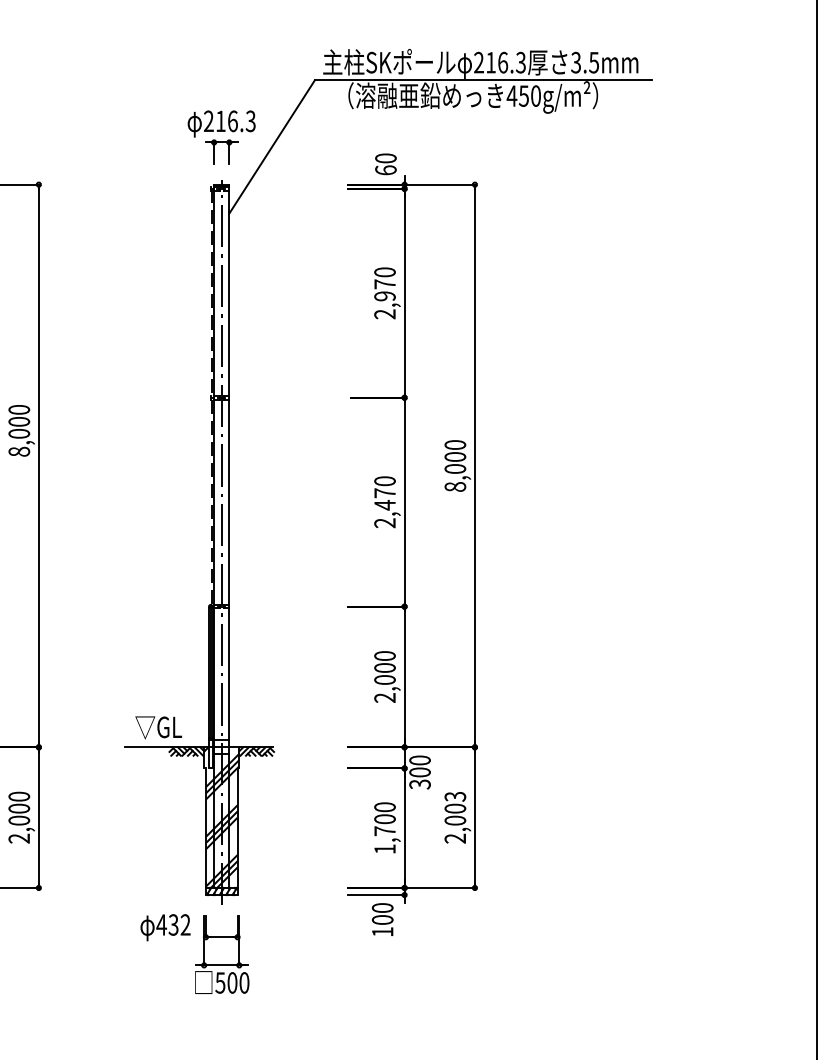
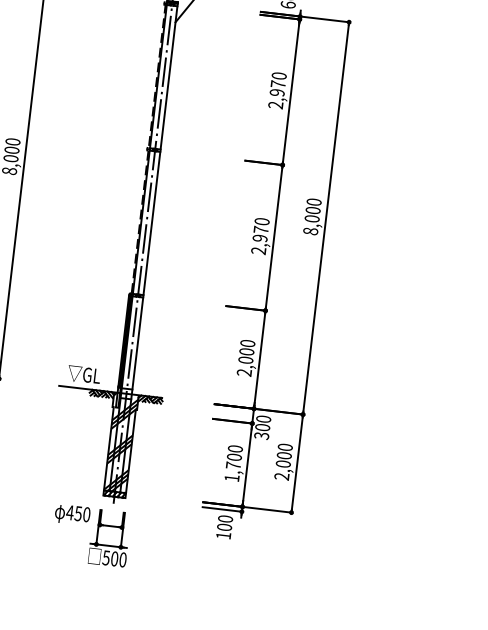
text: (384, 504) -> (259, 237), 2,470 -> 2,970
text: (455, 796) -> (285, 447), 2,003 -> 2,000
text: (179, 924) -> (82, 513), 432 -> 450

